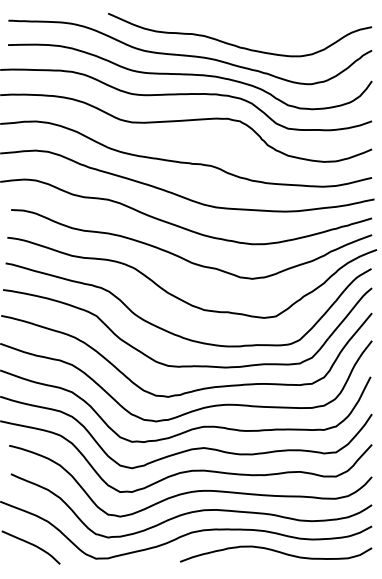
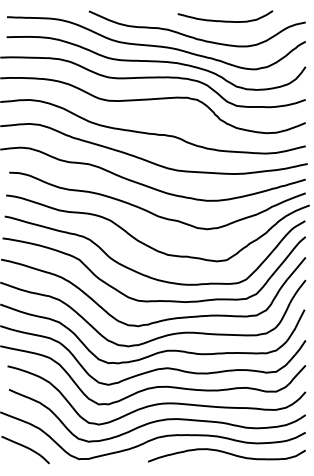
curve: (274, 25) -> (225, 21), added

